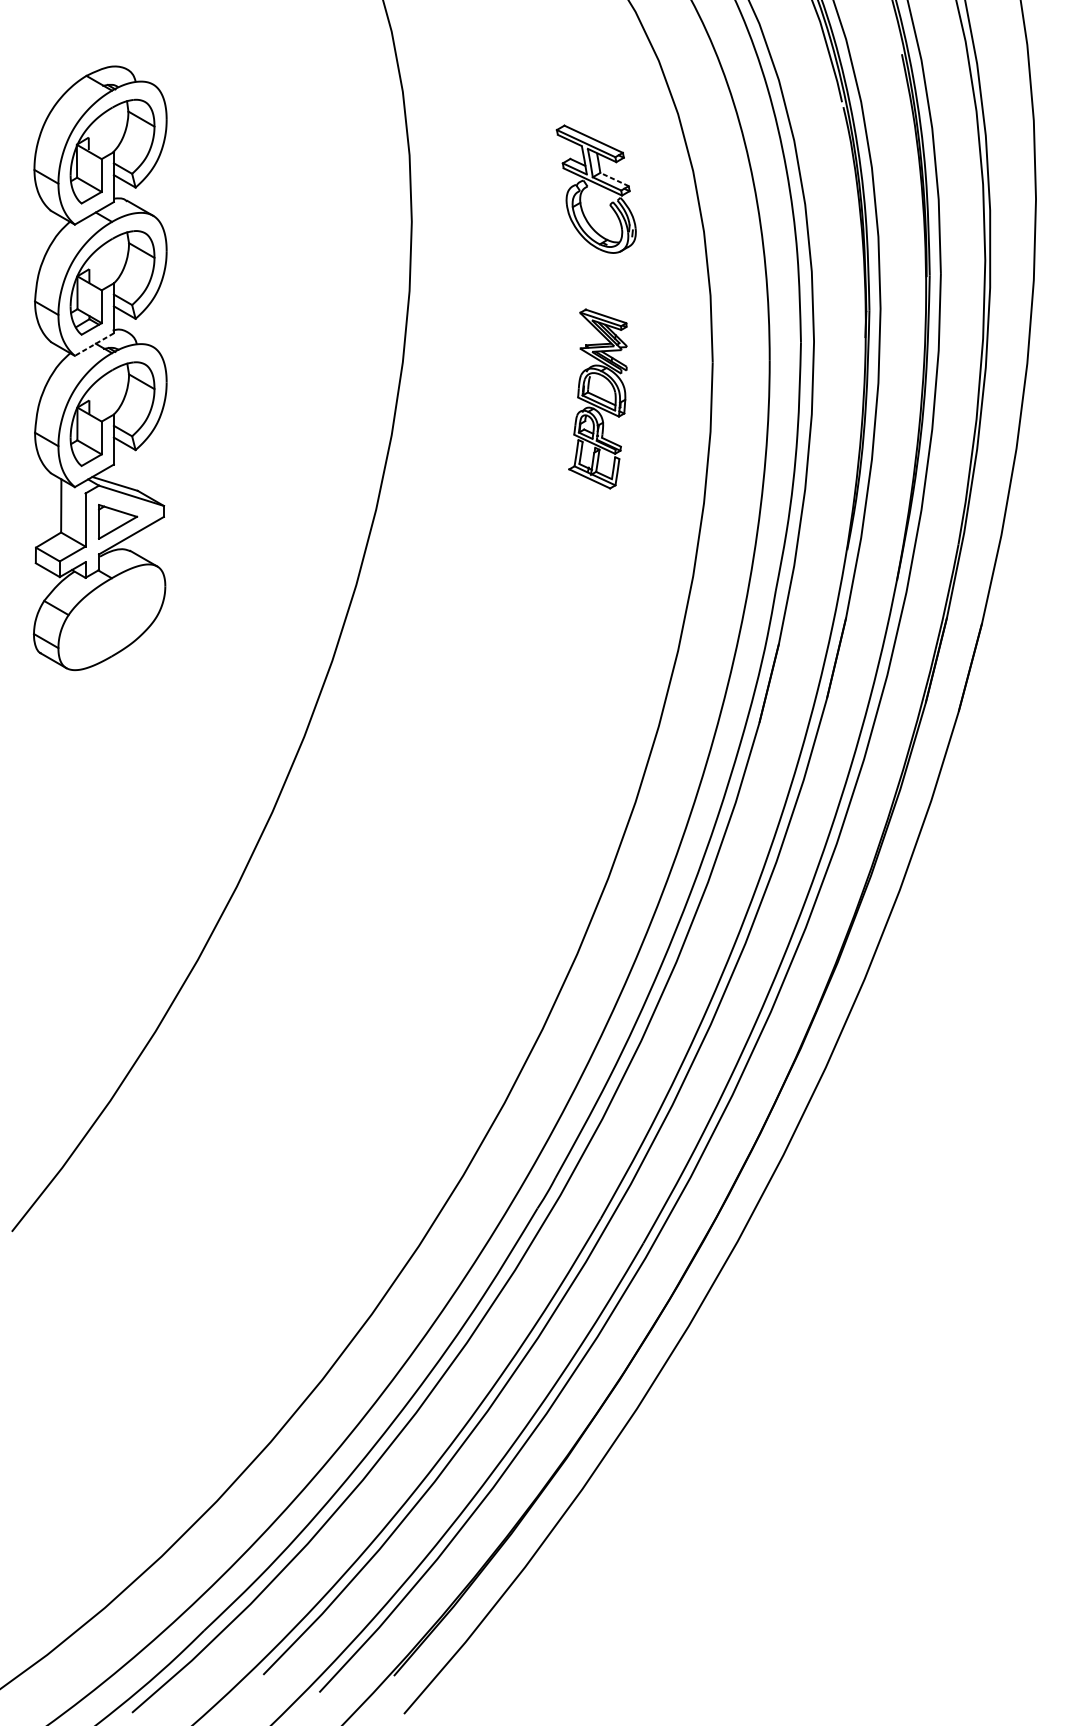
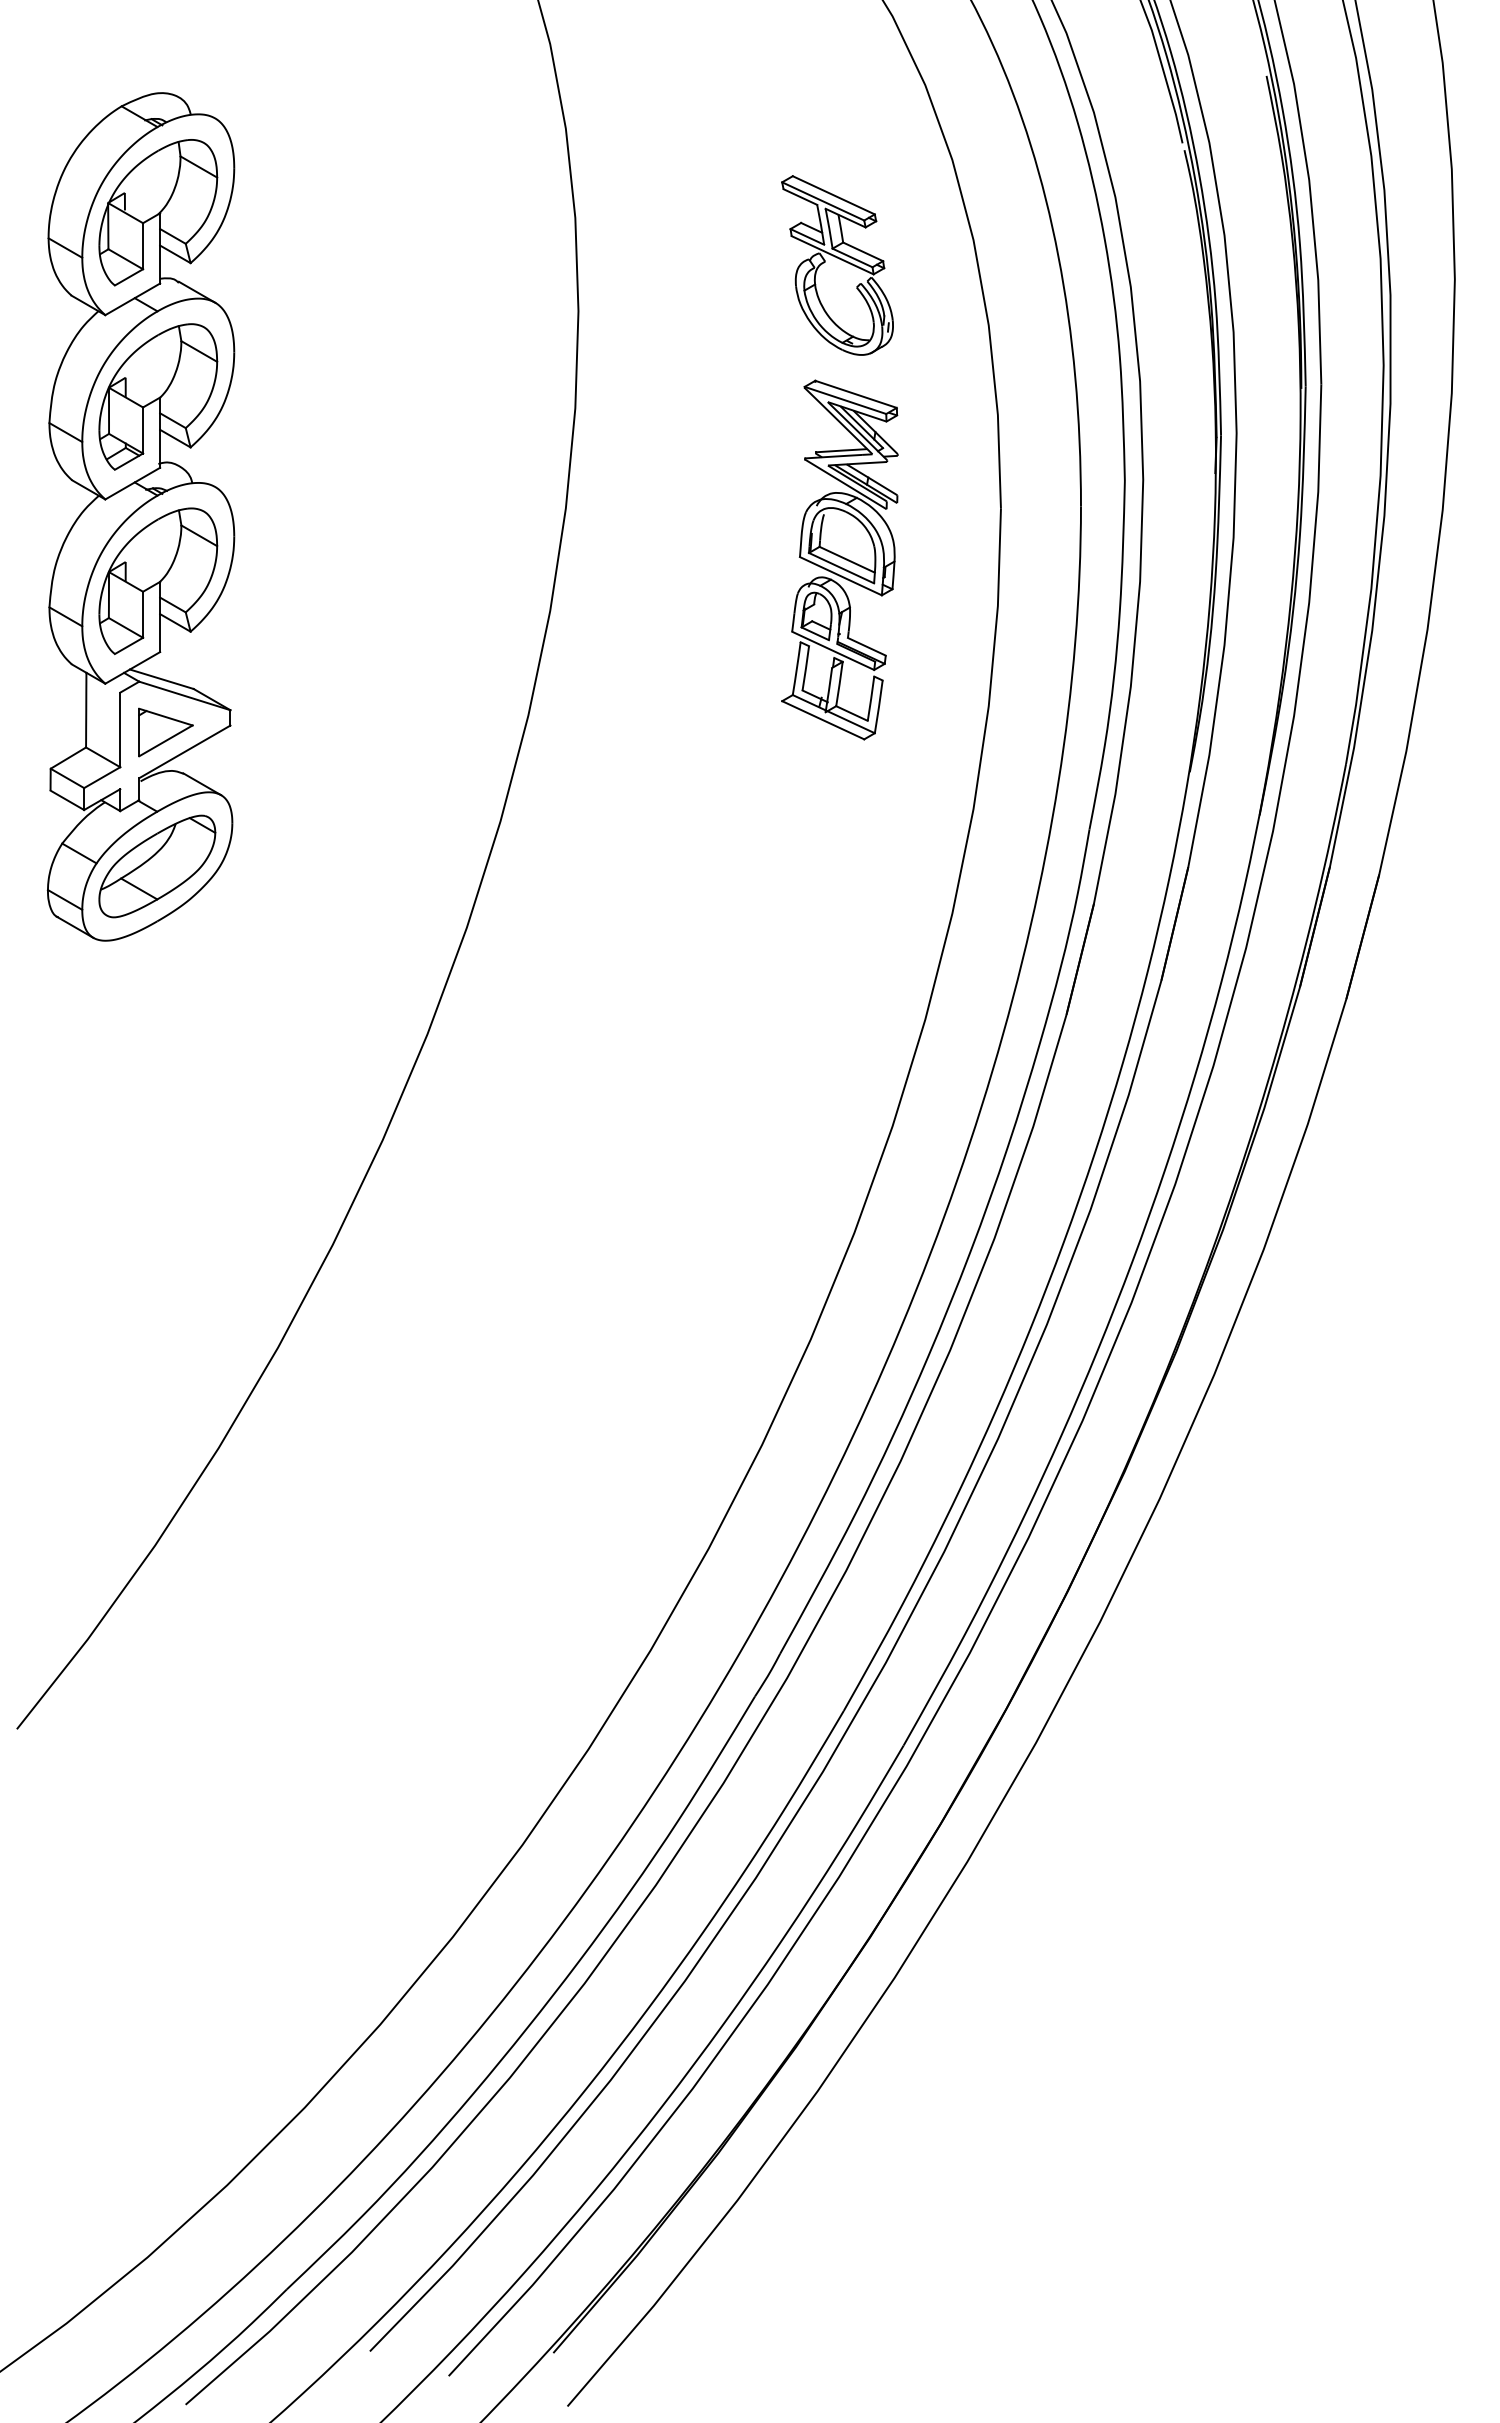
line: (614, 179) -> (862, 251), dashed -> solid
line: (94, 344) -> (132, 483), dashed -> solid
part: (597, 398) -> (839, 559), size x1.43
part: (112, 617) -> (157, 866), added

